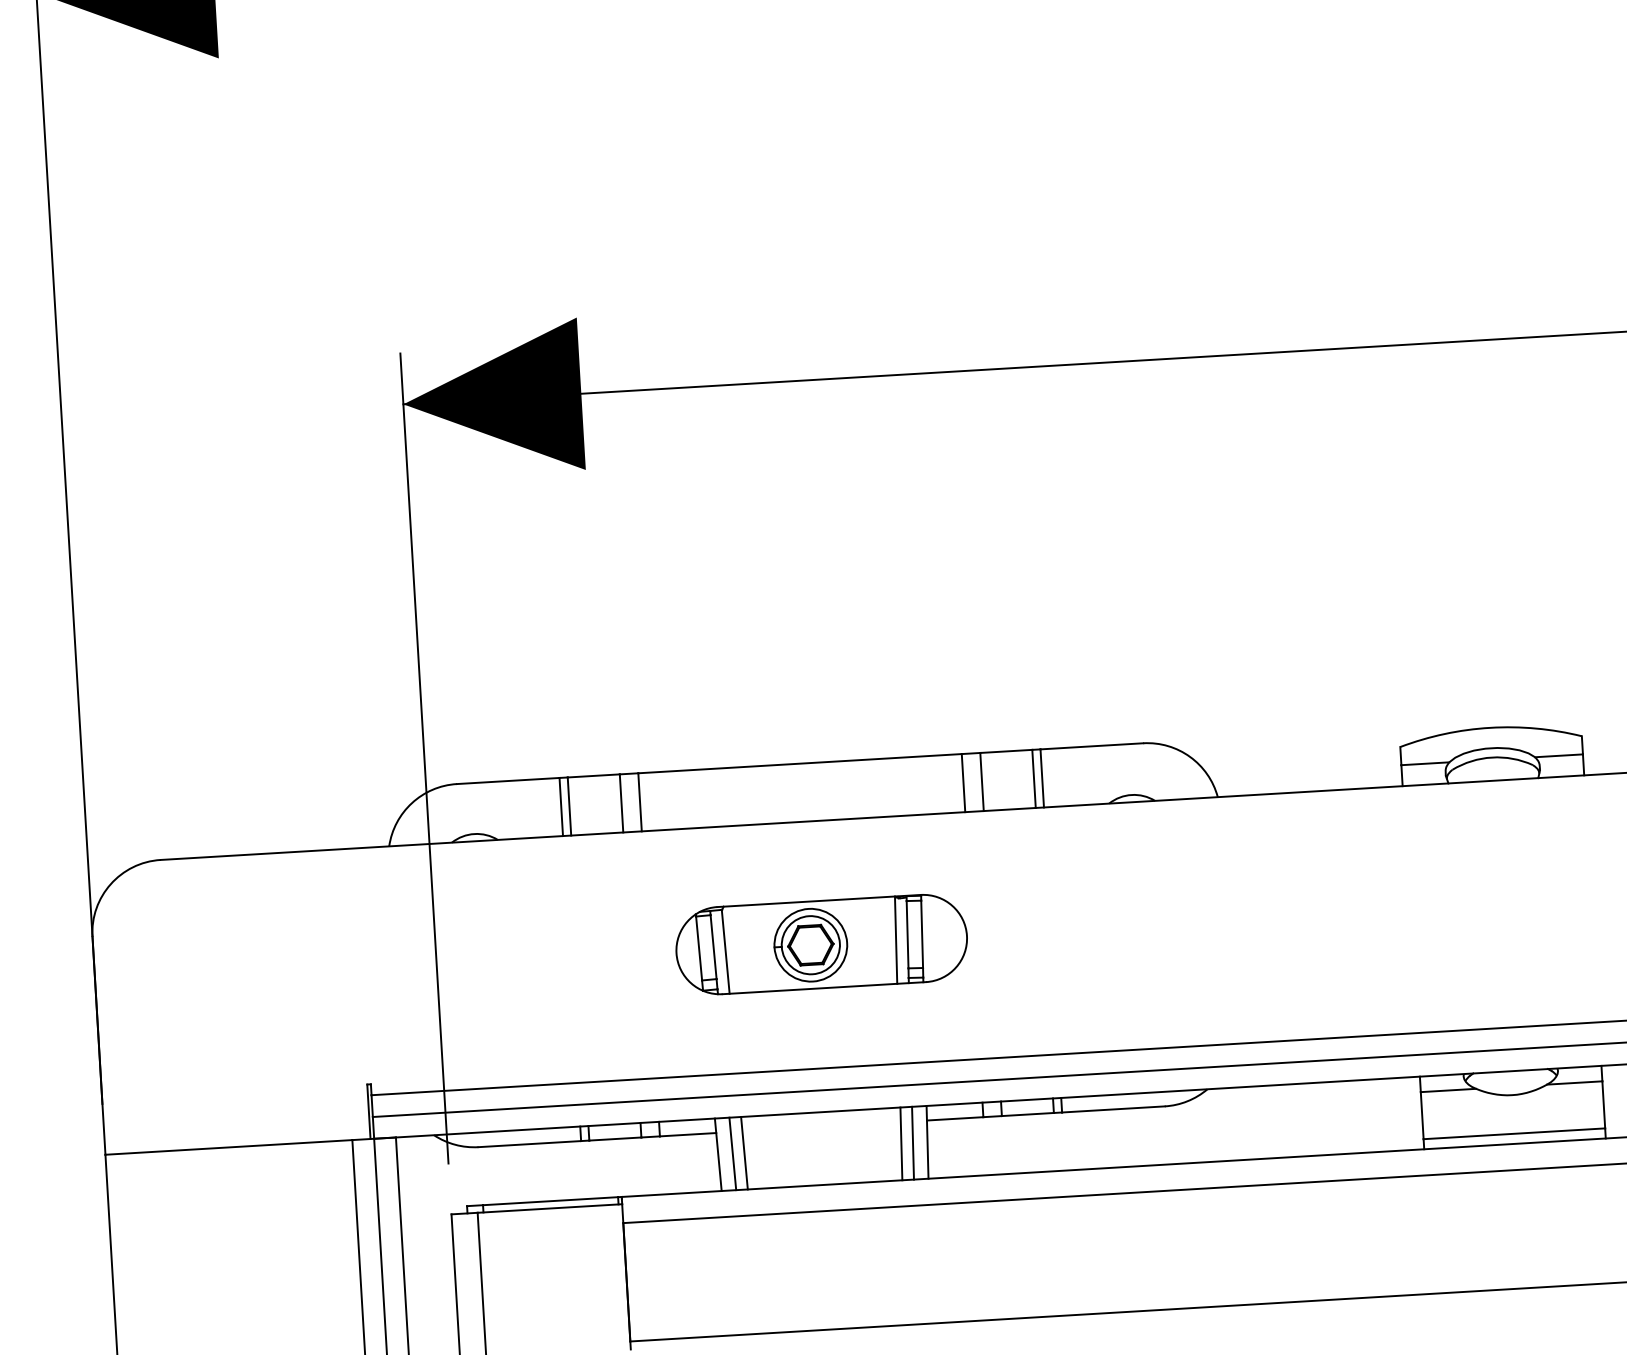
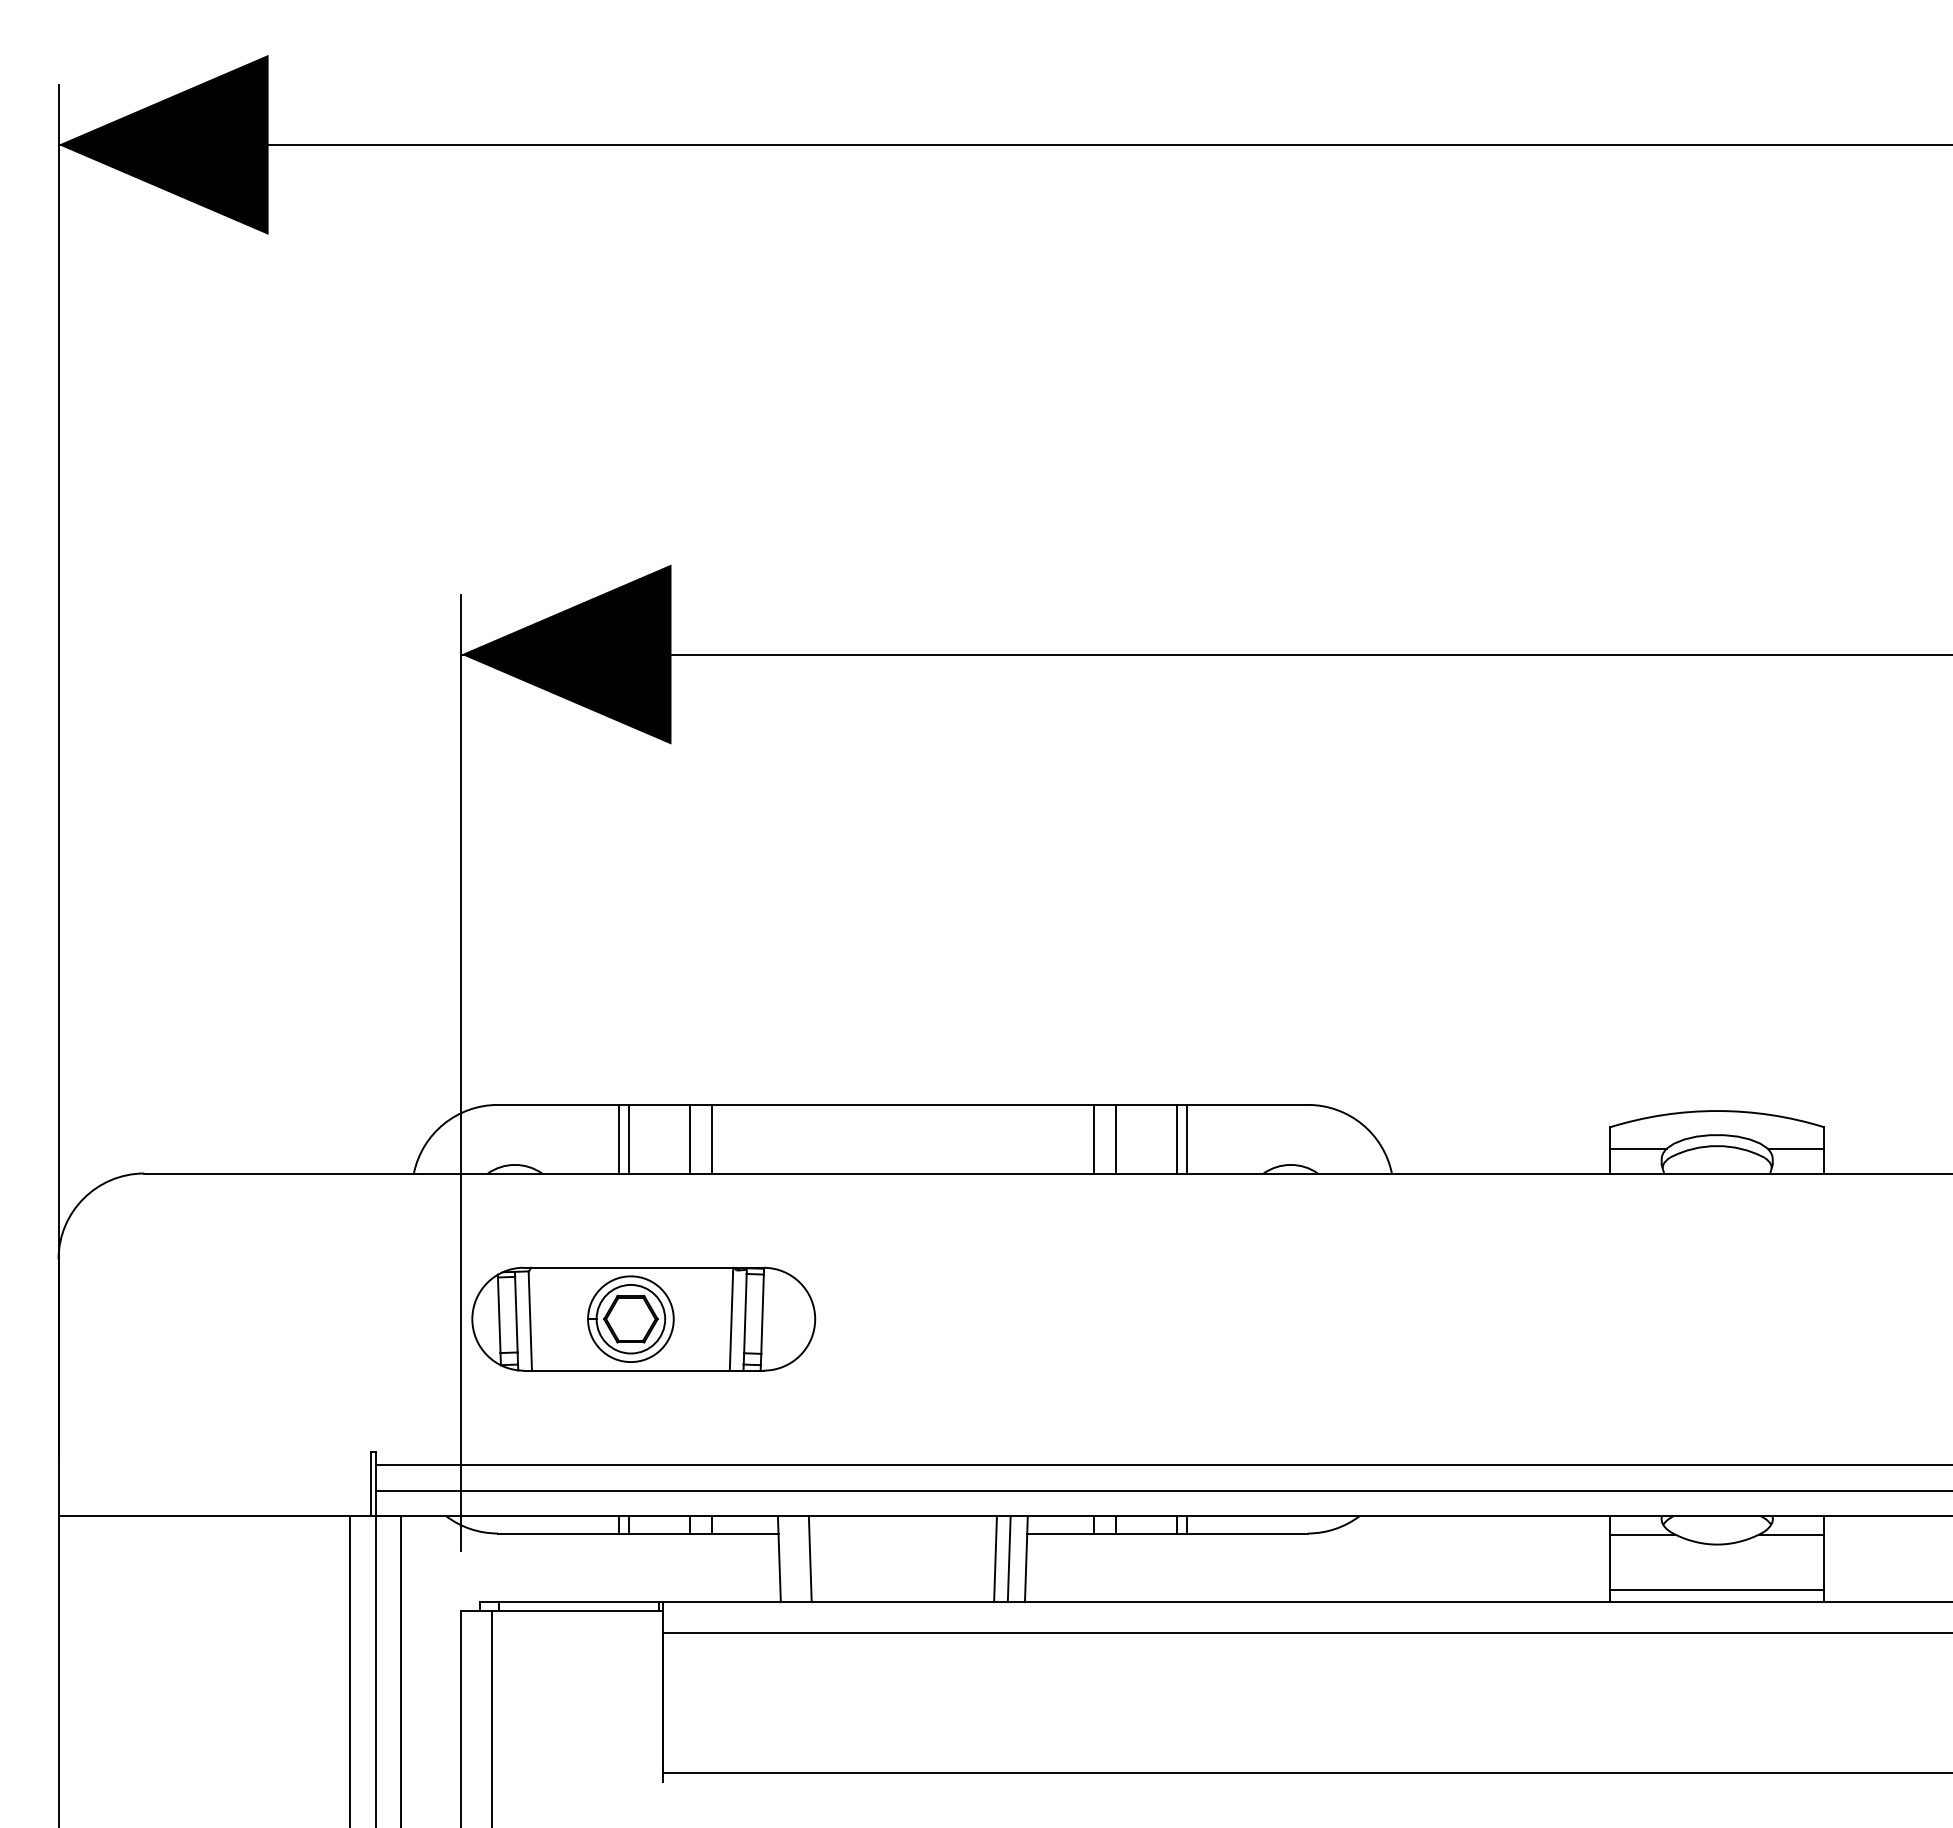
part: (821, 943) -> (643, 1318), moved
line: (732, 1154) -> (796, 1559), removed

